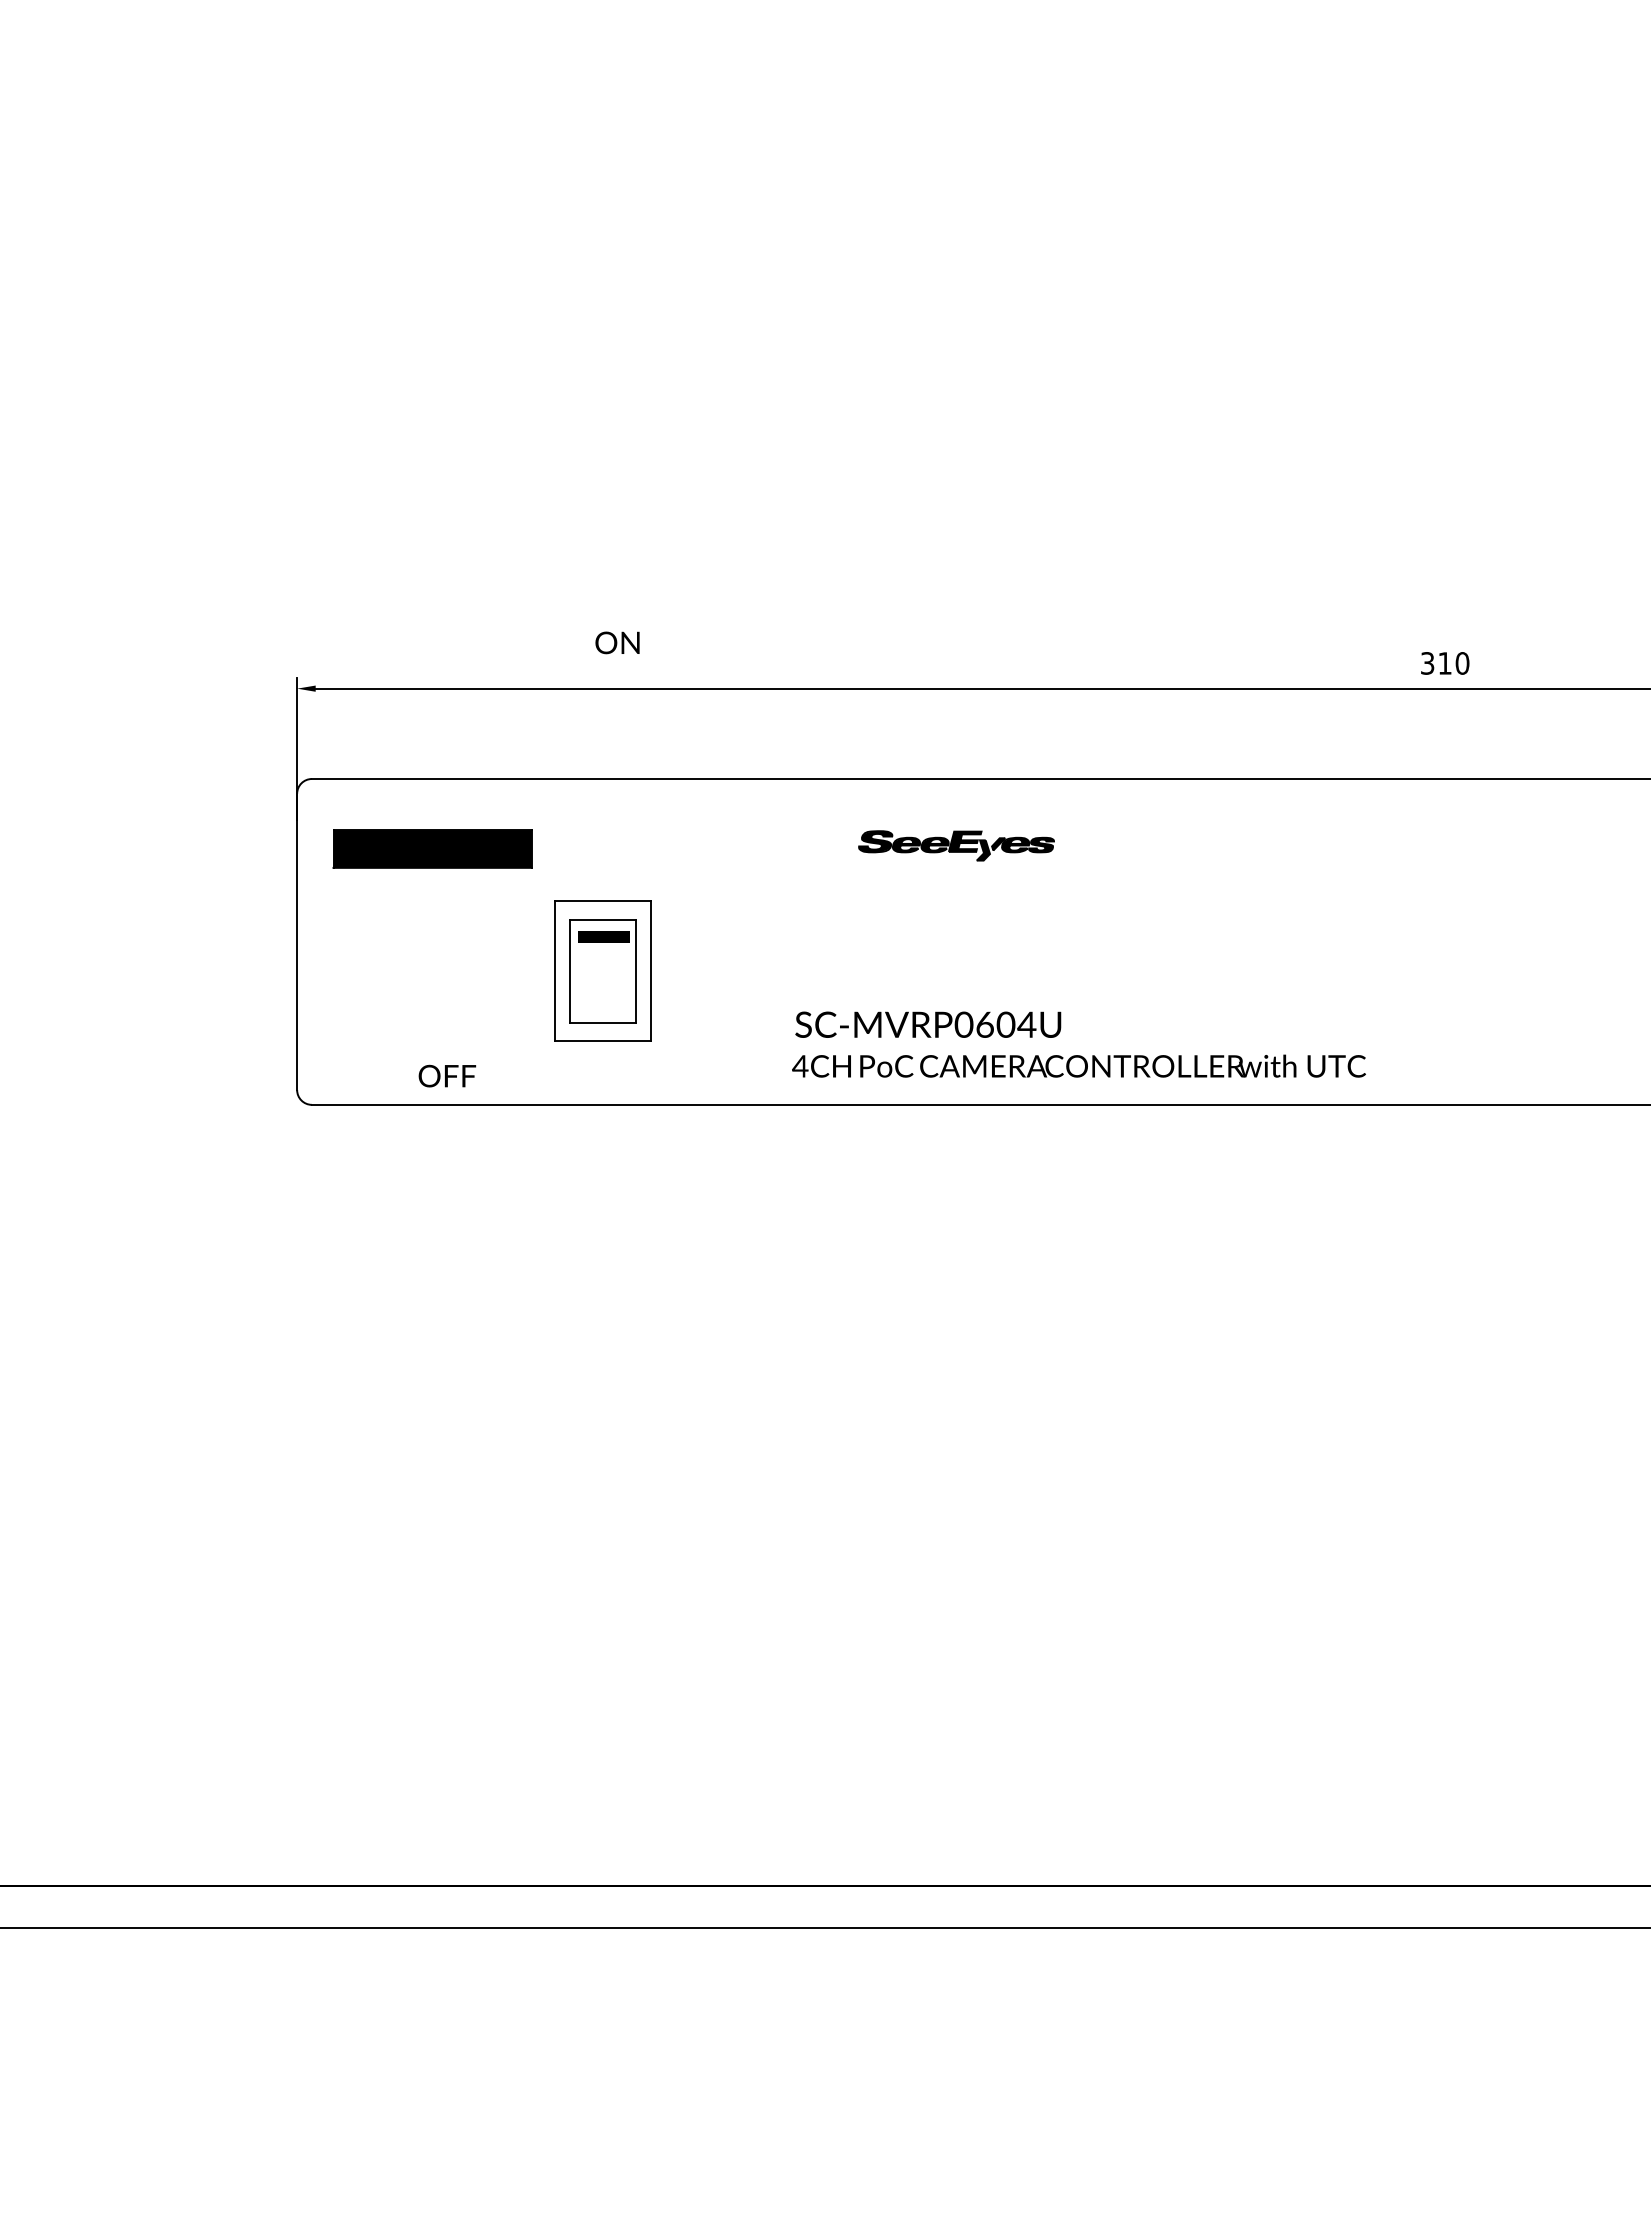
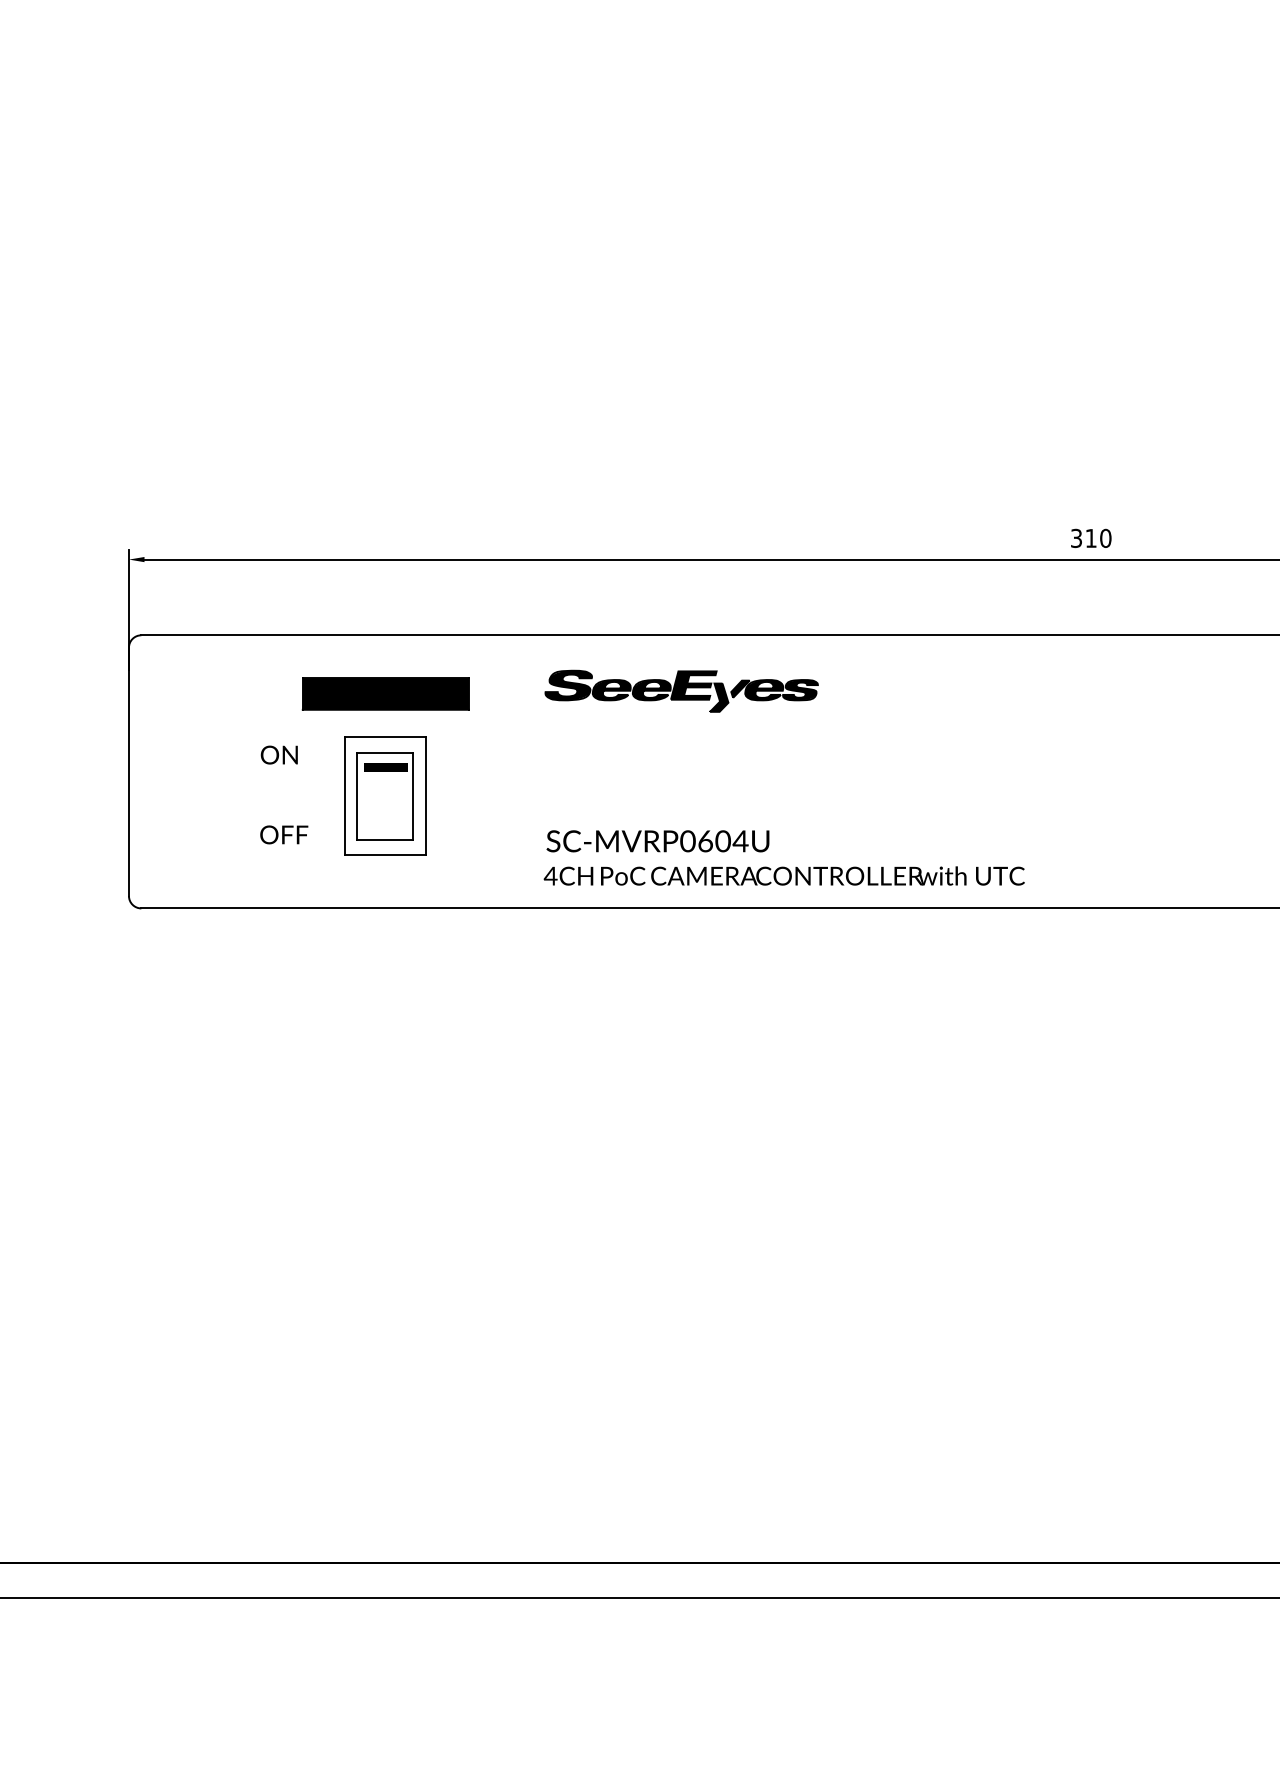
text: (617, 642) -> (279, 754), moved
part: (956, 845) -> (681, 691), size x1.67
part: (432, 848) -> (385, 693), moved
text: (447, 1075) -> (284, 834), moved

